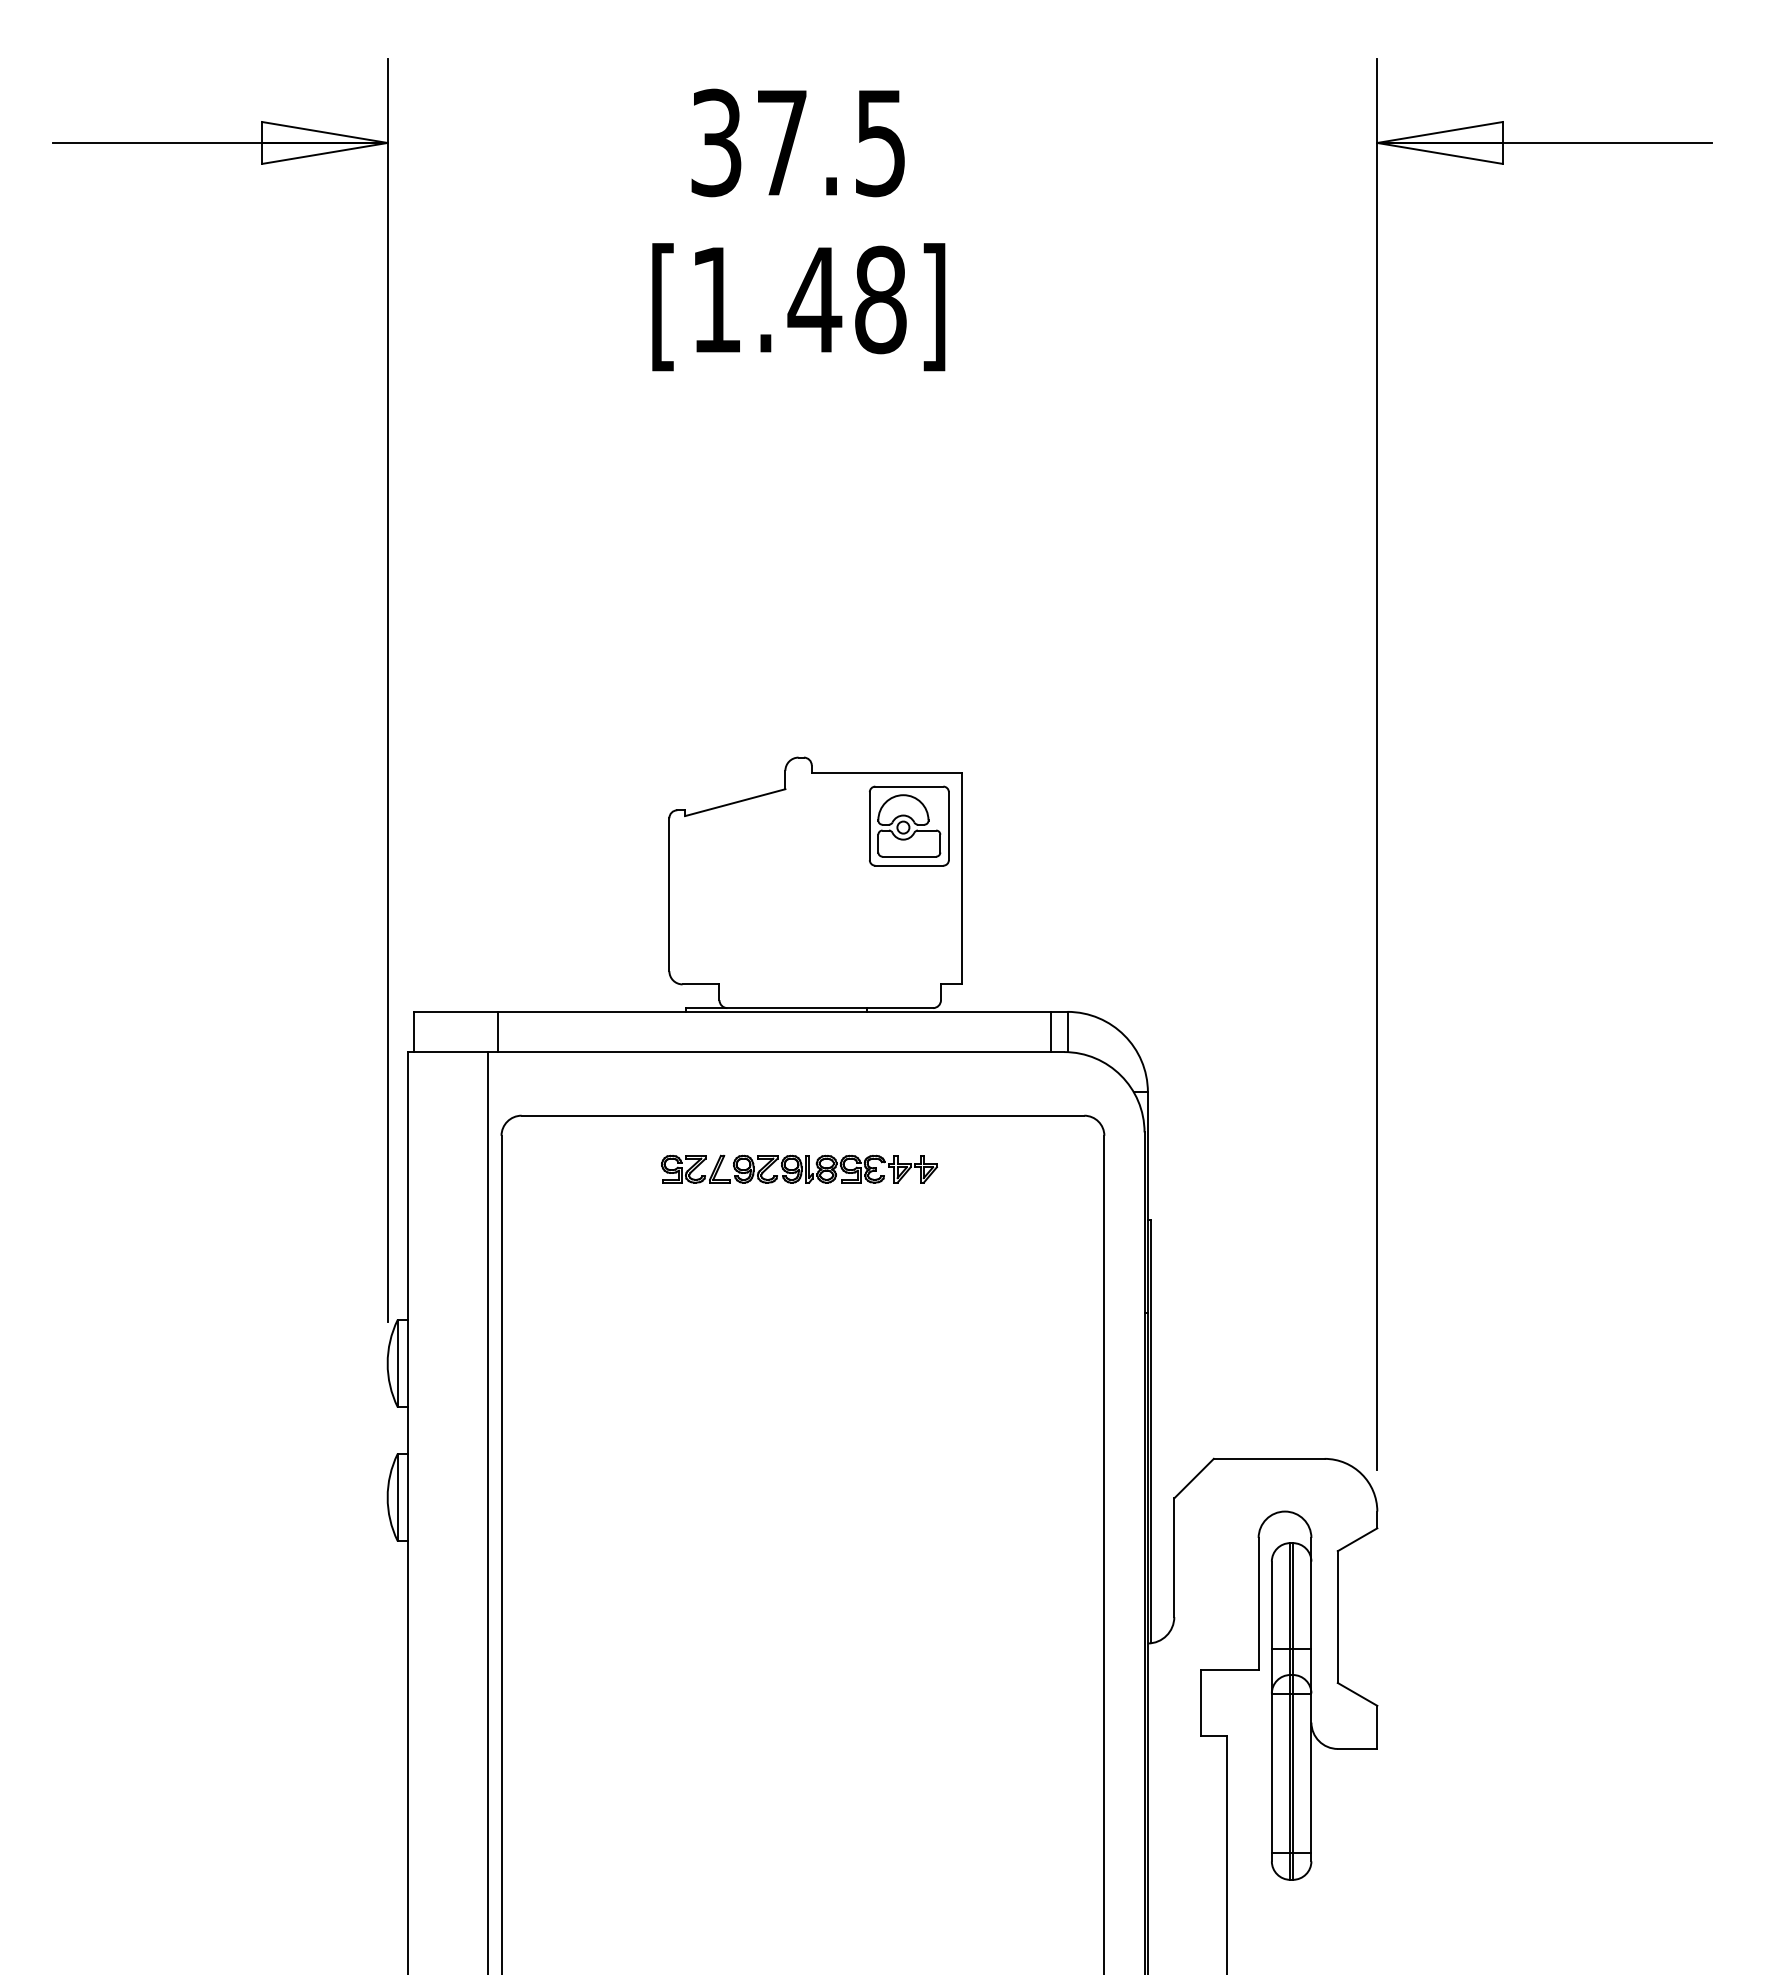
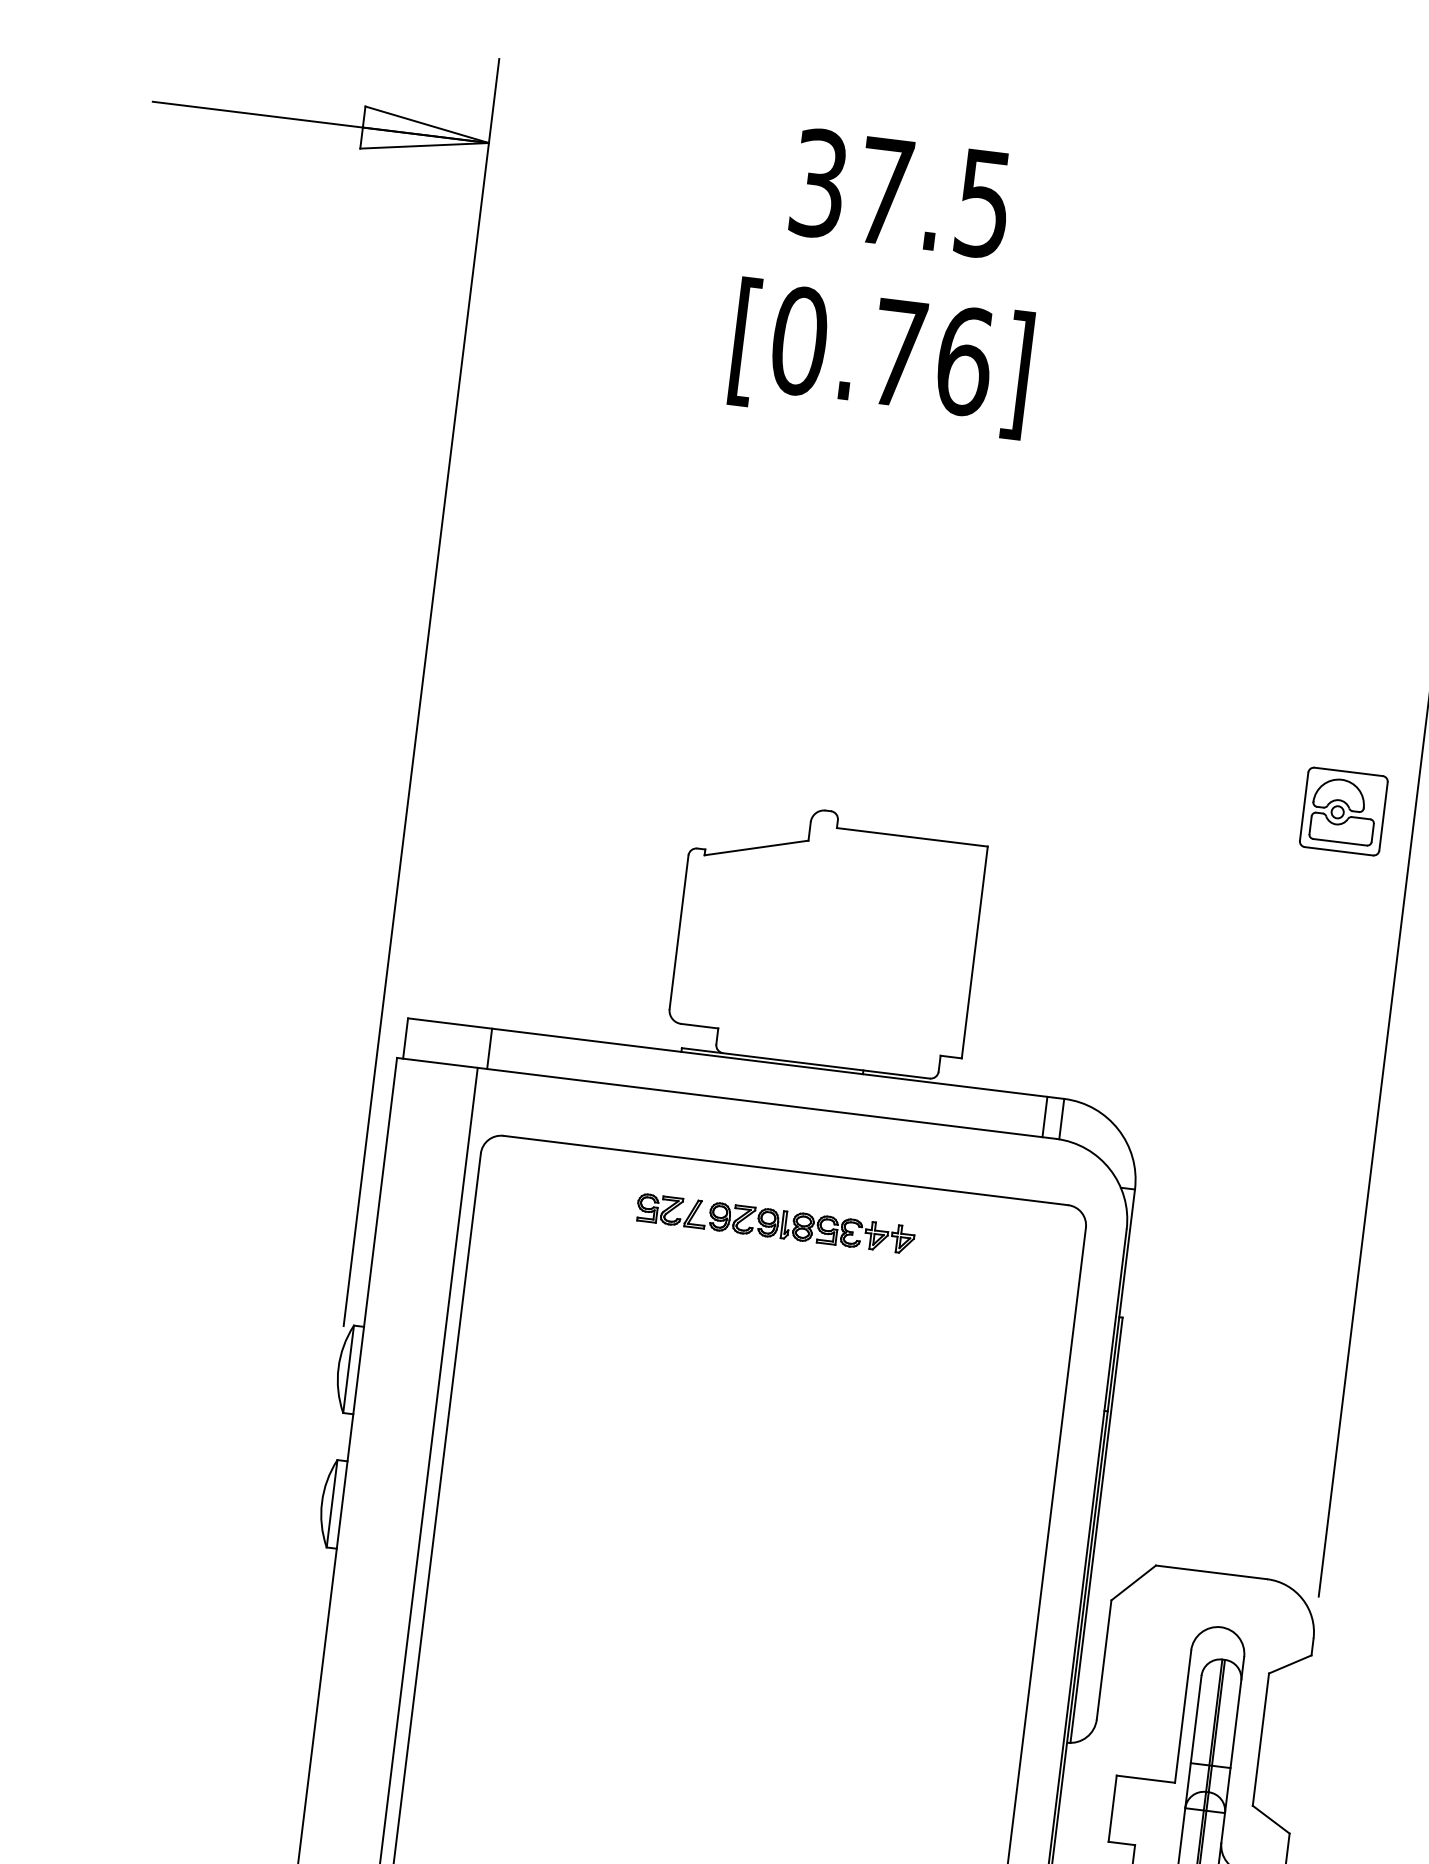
text: (798, 299) -> (881, 350), [1.48] -> [0.76]
part: (909, 825) -> (1344, 810), moved

